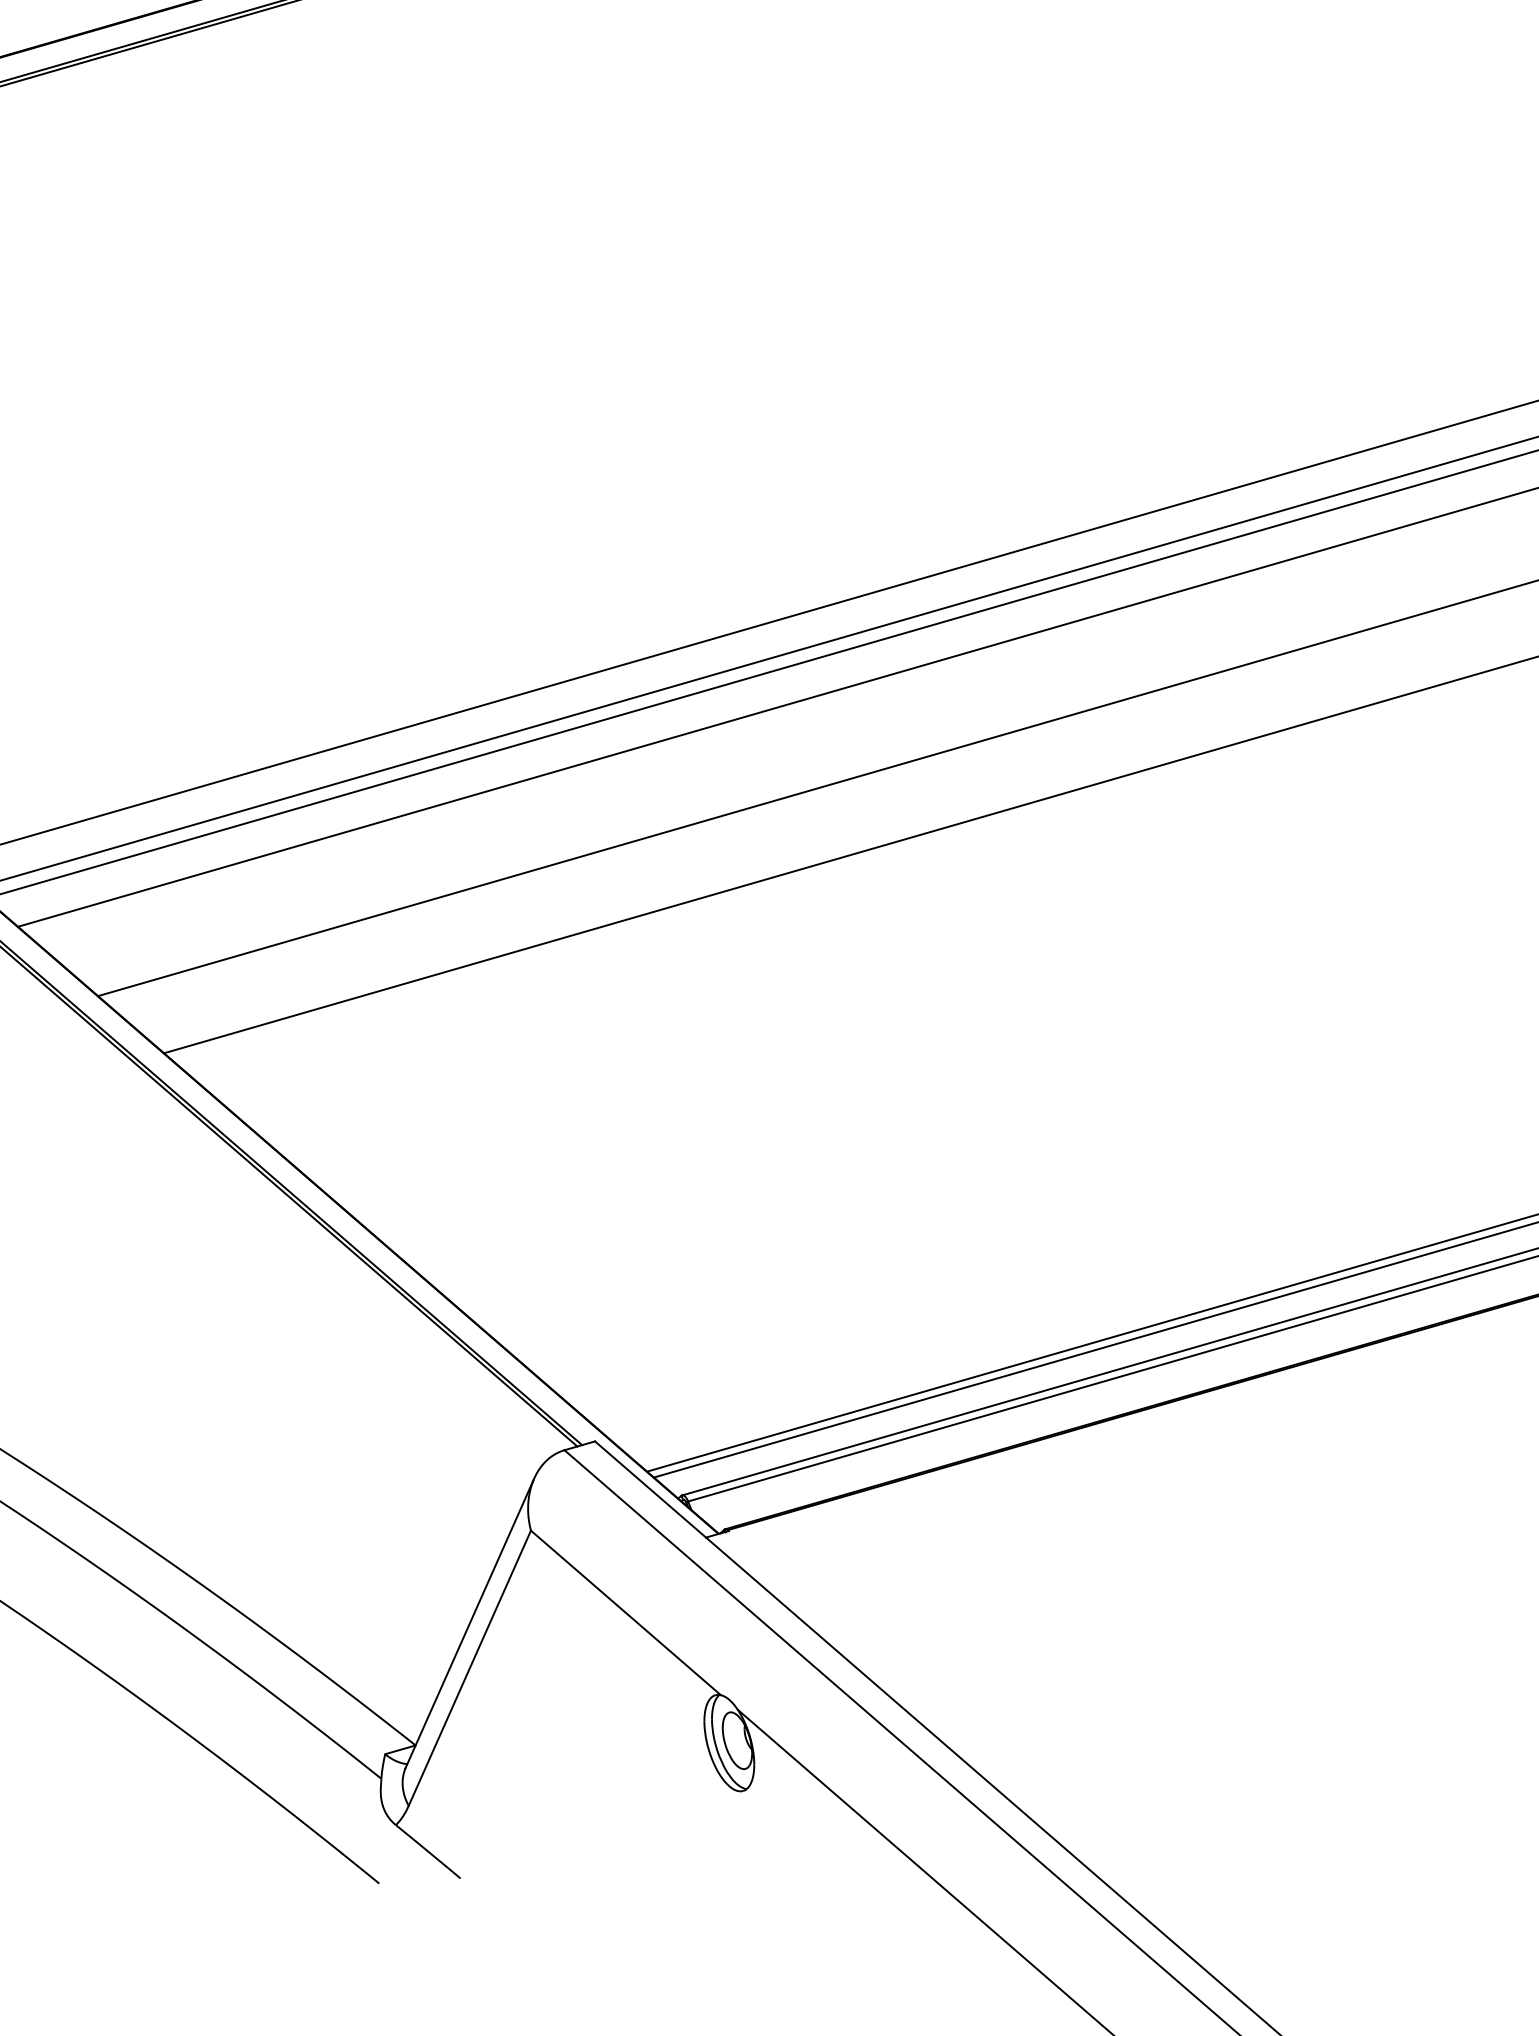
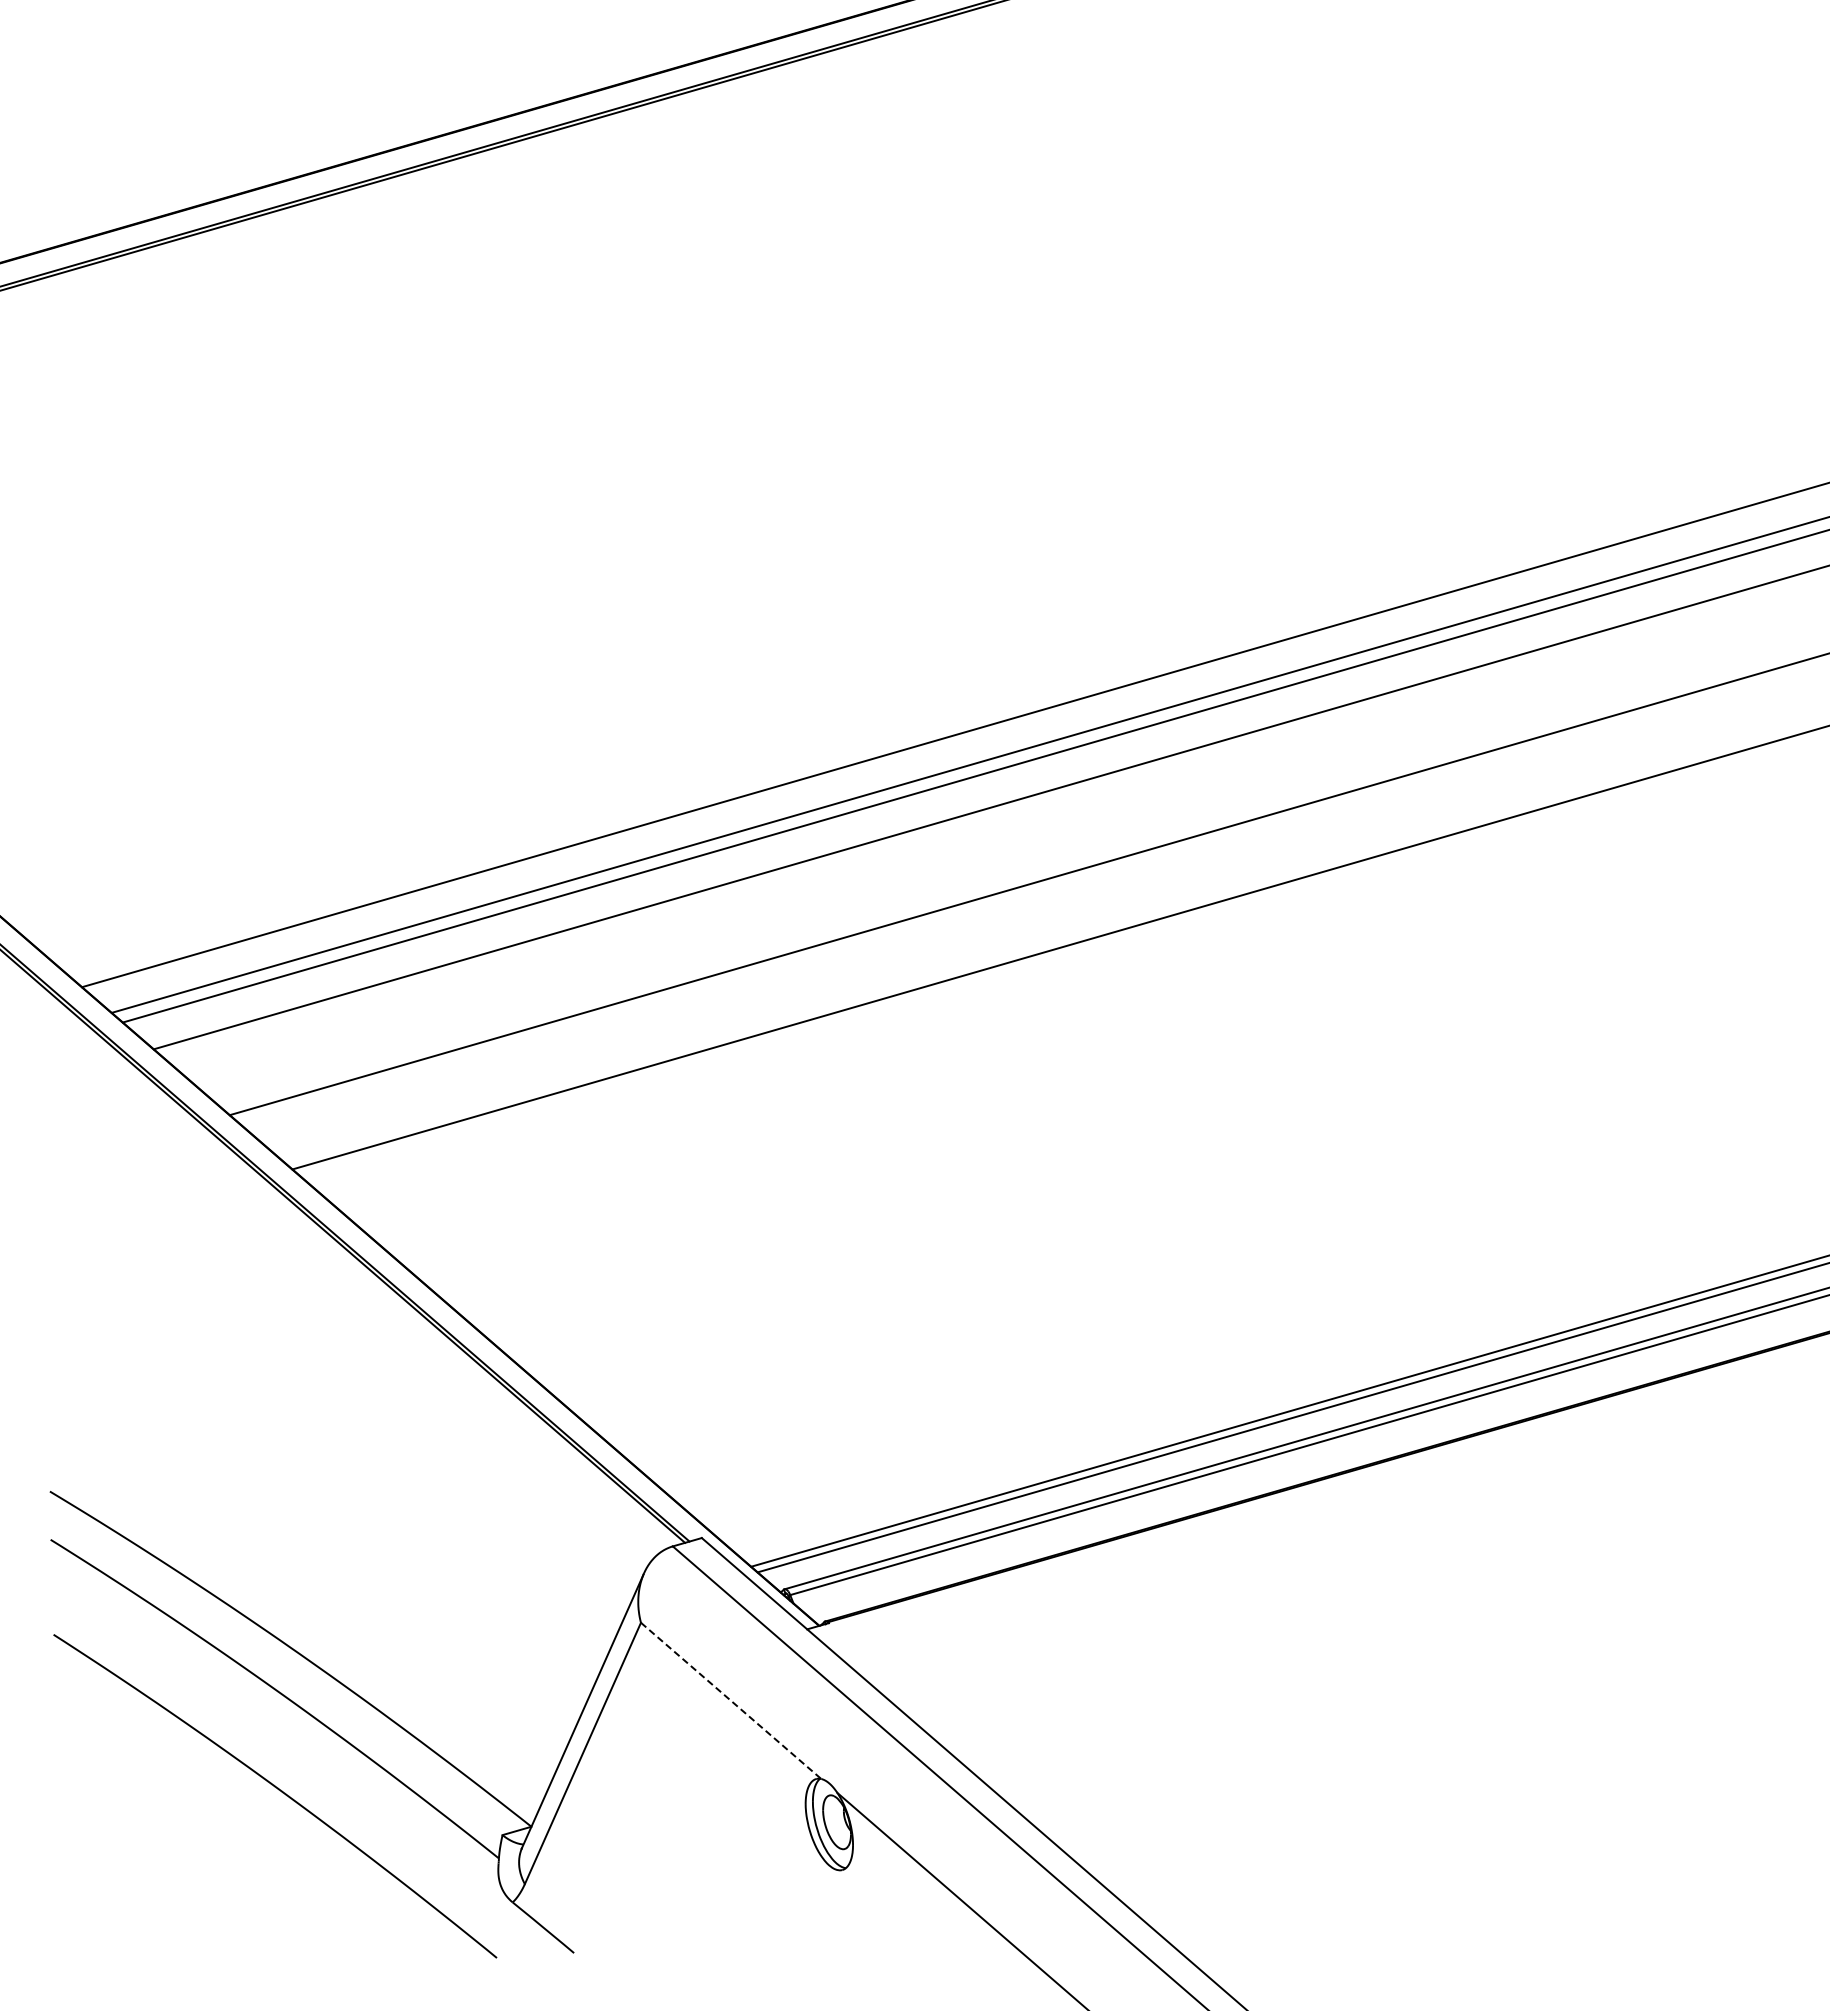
line: (626, 1613) -> (731, 1701), solid -> dashed

